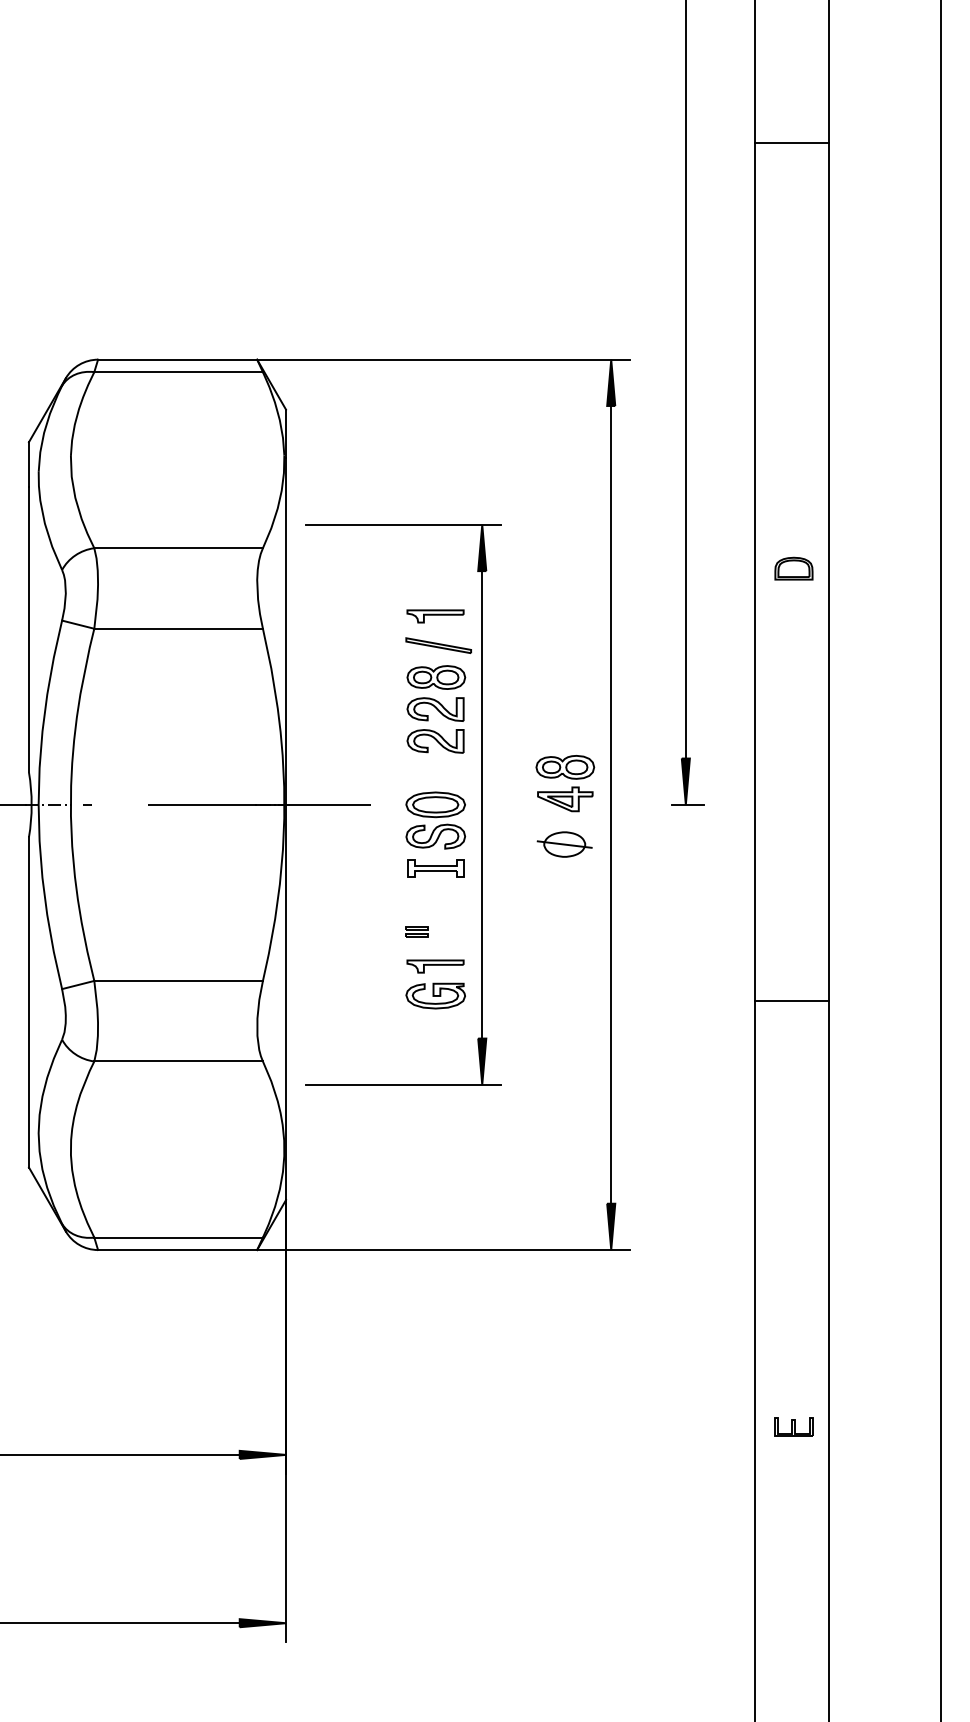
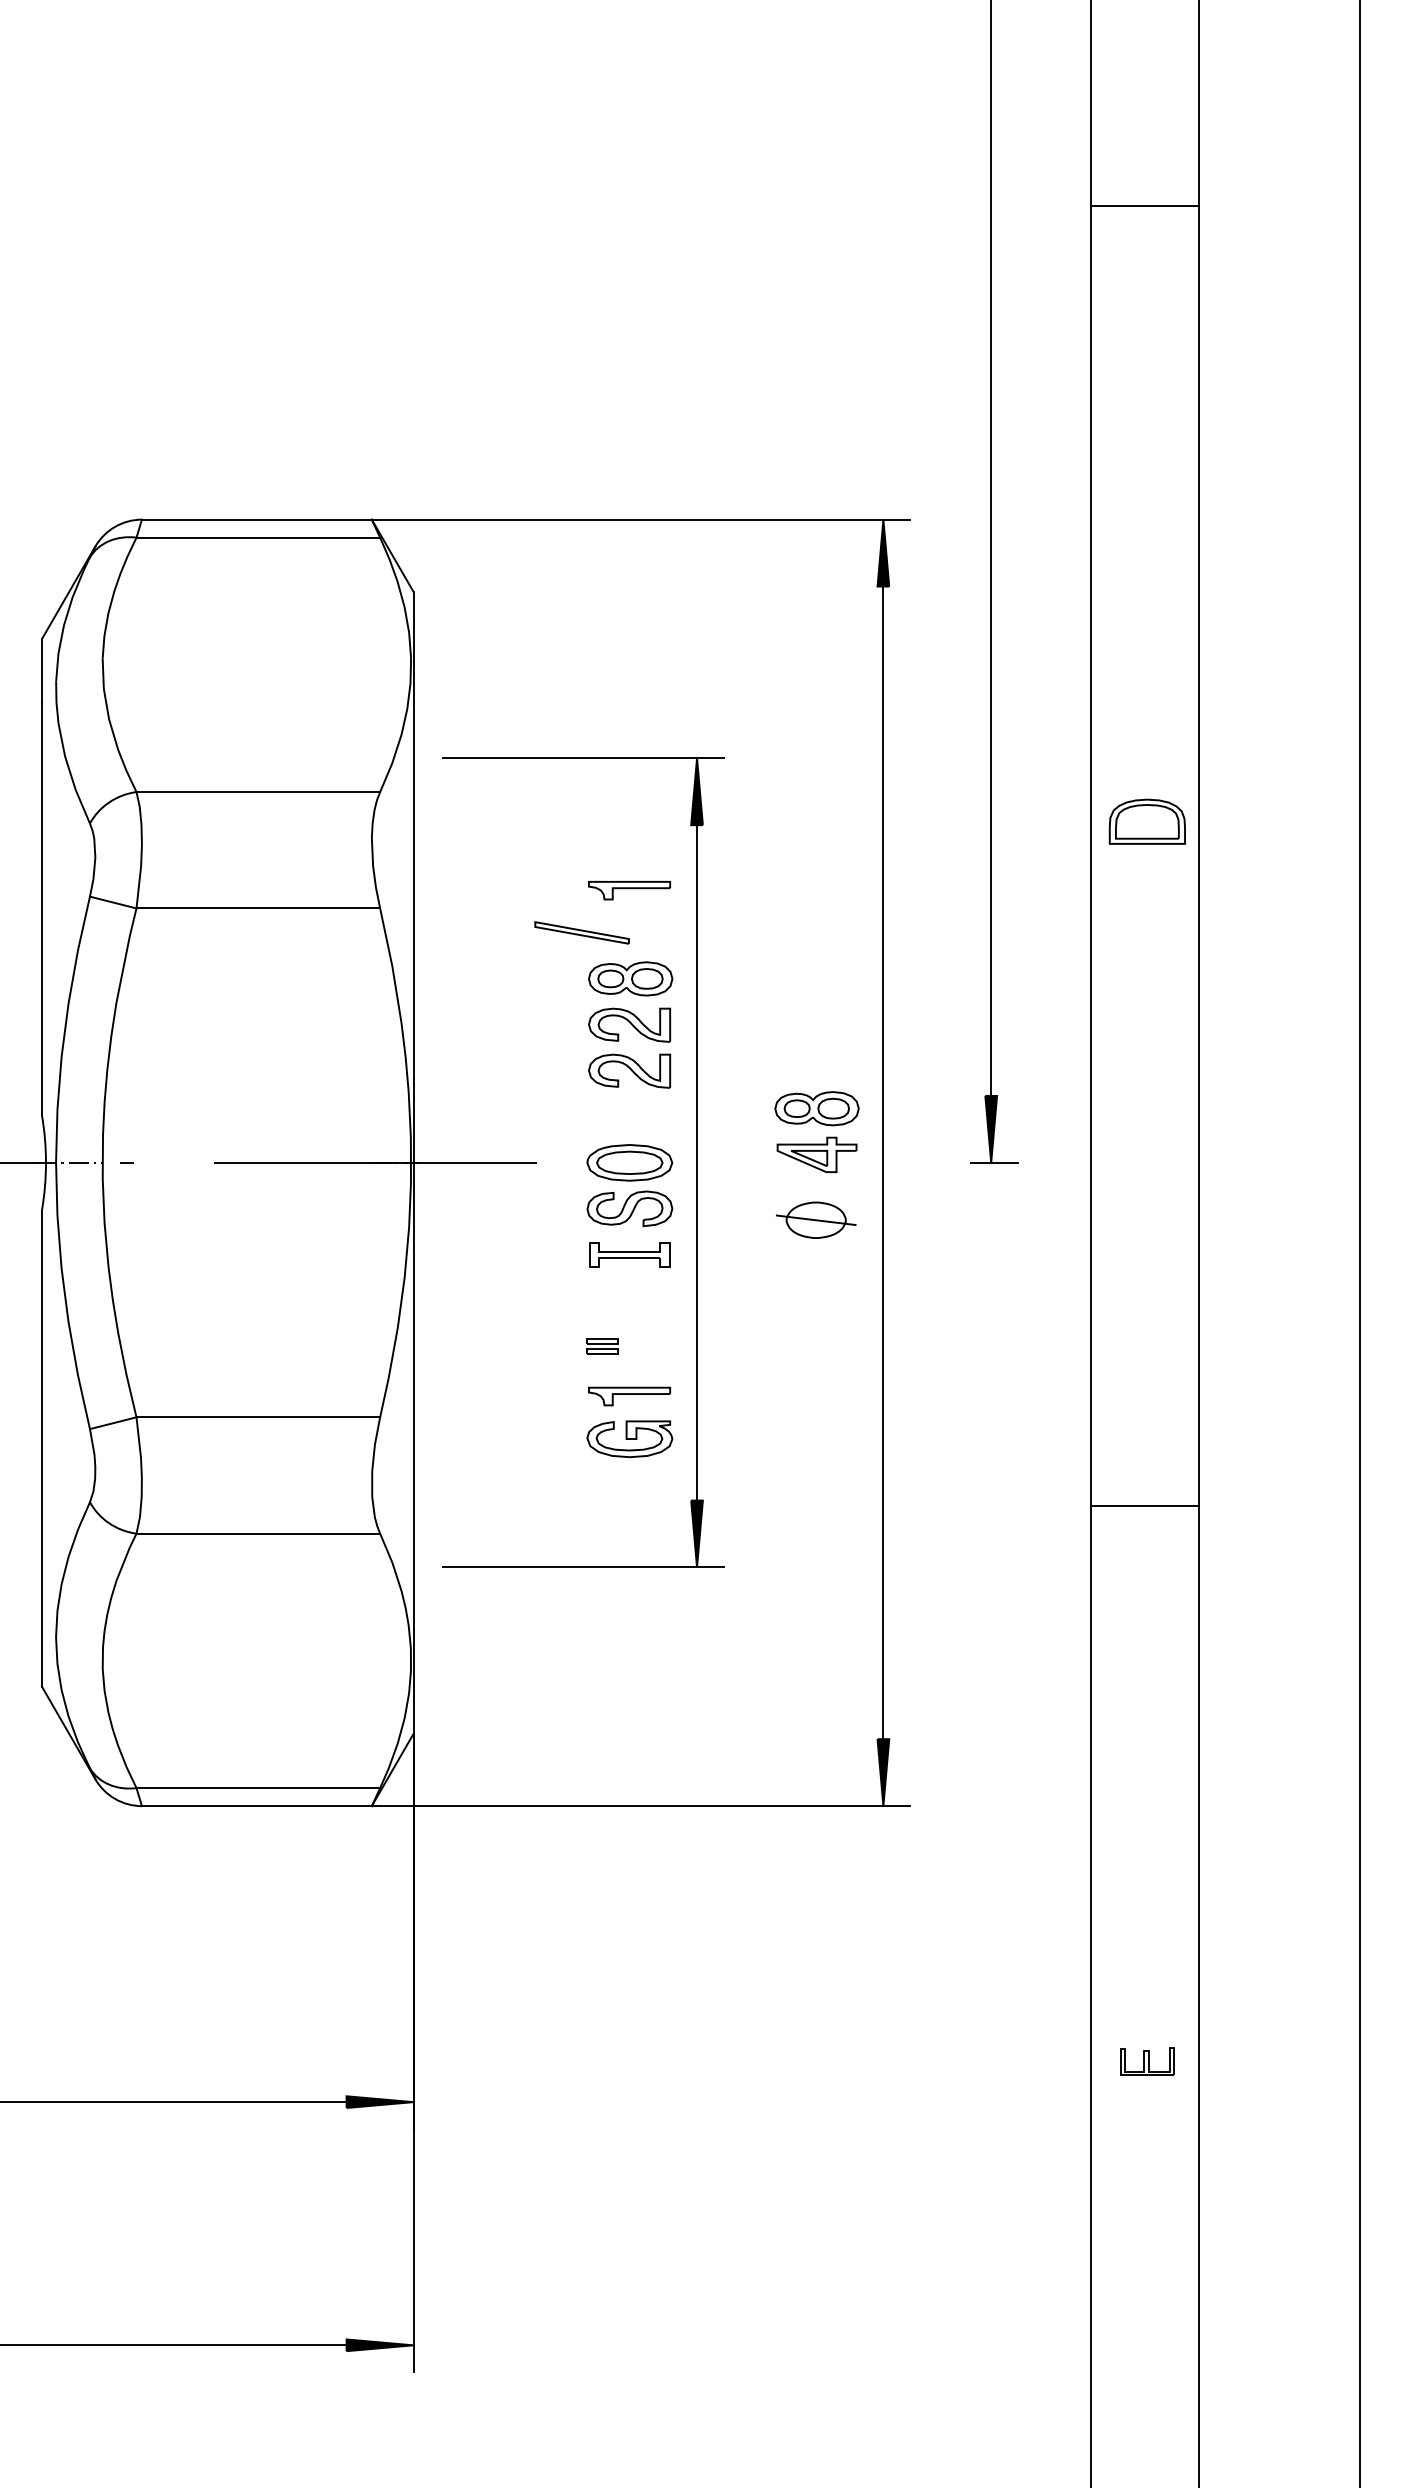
part: (793, 568) -> (1146, 821), size x1.4
part: (438, 645) -> (581, 932), moved
line: (792, 1001) -> (1145, 1506), moved

